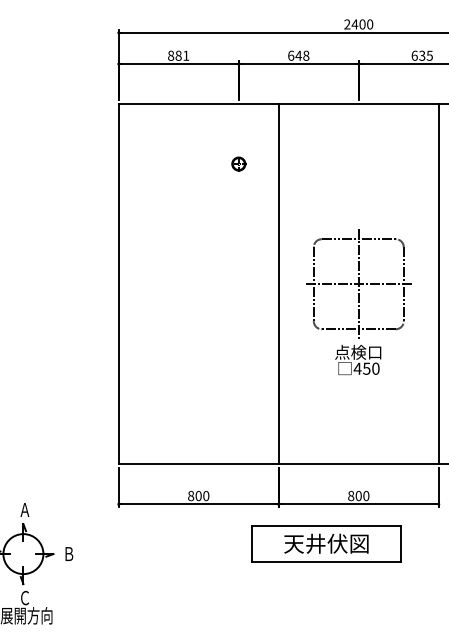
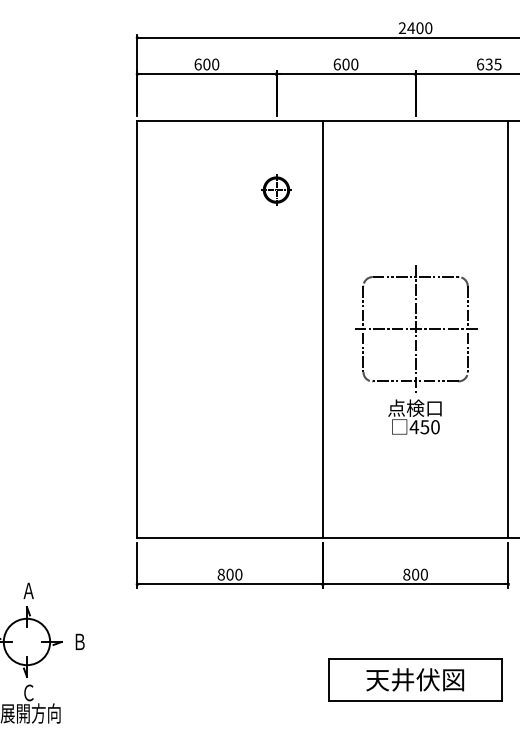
text: (178, 55) -> (206, 64), 881 -> 600
text: (302, 55) -> (350, 64), 648 -> 600
part: (238, 163) -> (276, 189), size x1.67
part: (326, 543) -> (415, 679), moved

